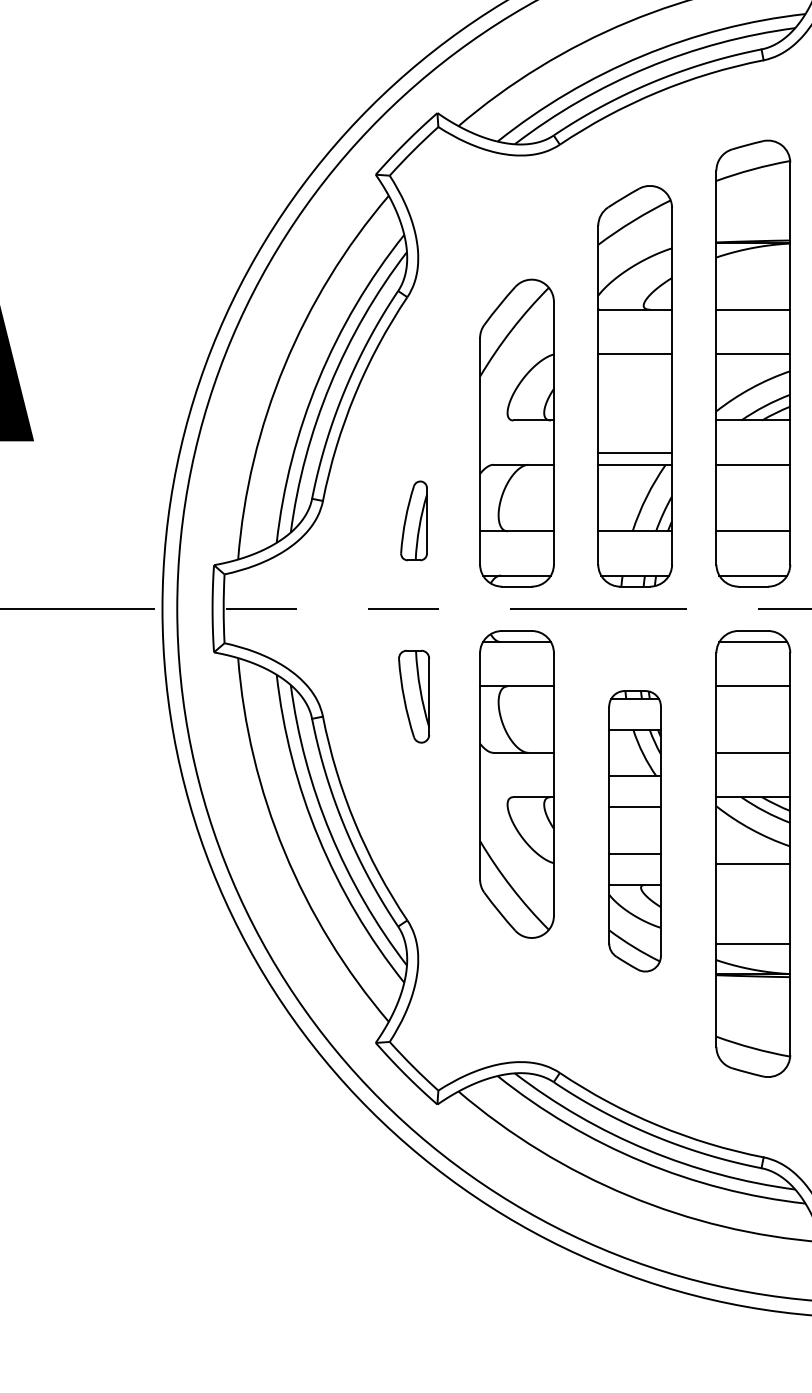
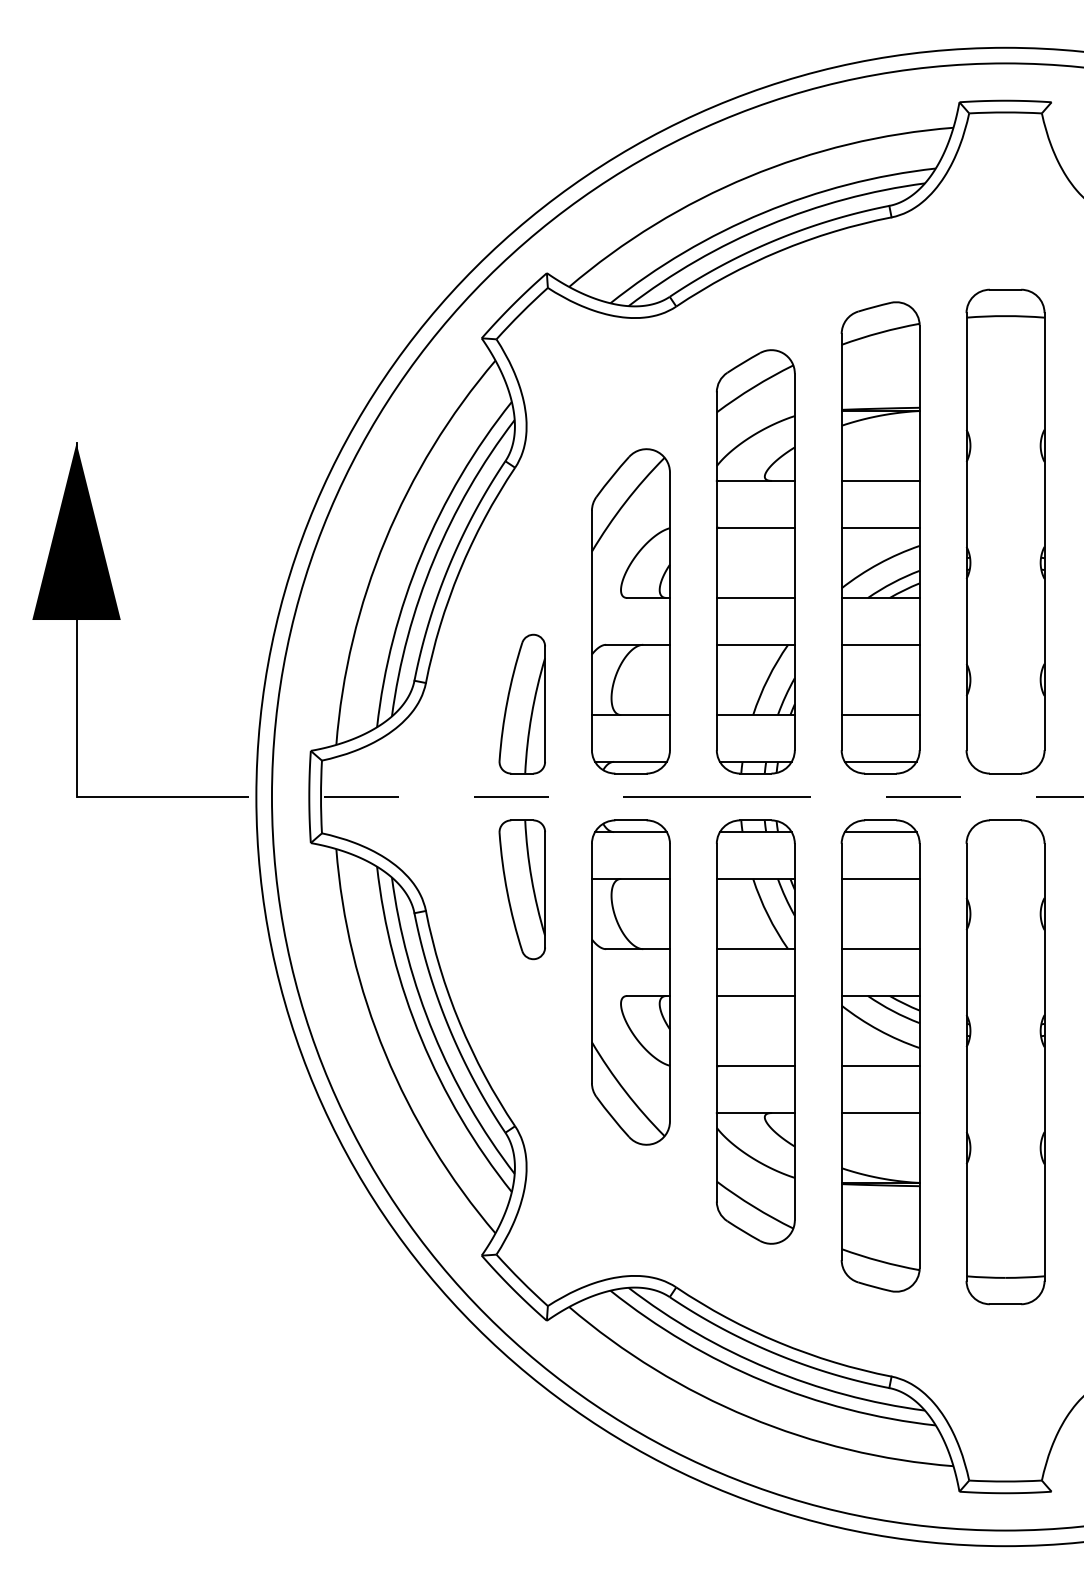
line: (634, 452) -> (755, 597), moved
part: (413, 520) -> (521, 703), size x1.67
part: (413, 696) -> (521, 889), size x1.43
part: (634, 830) -> (755, 1031), size x1.43
line: (753, 944) -> (880, 1113), moved

